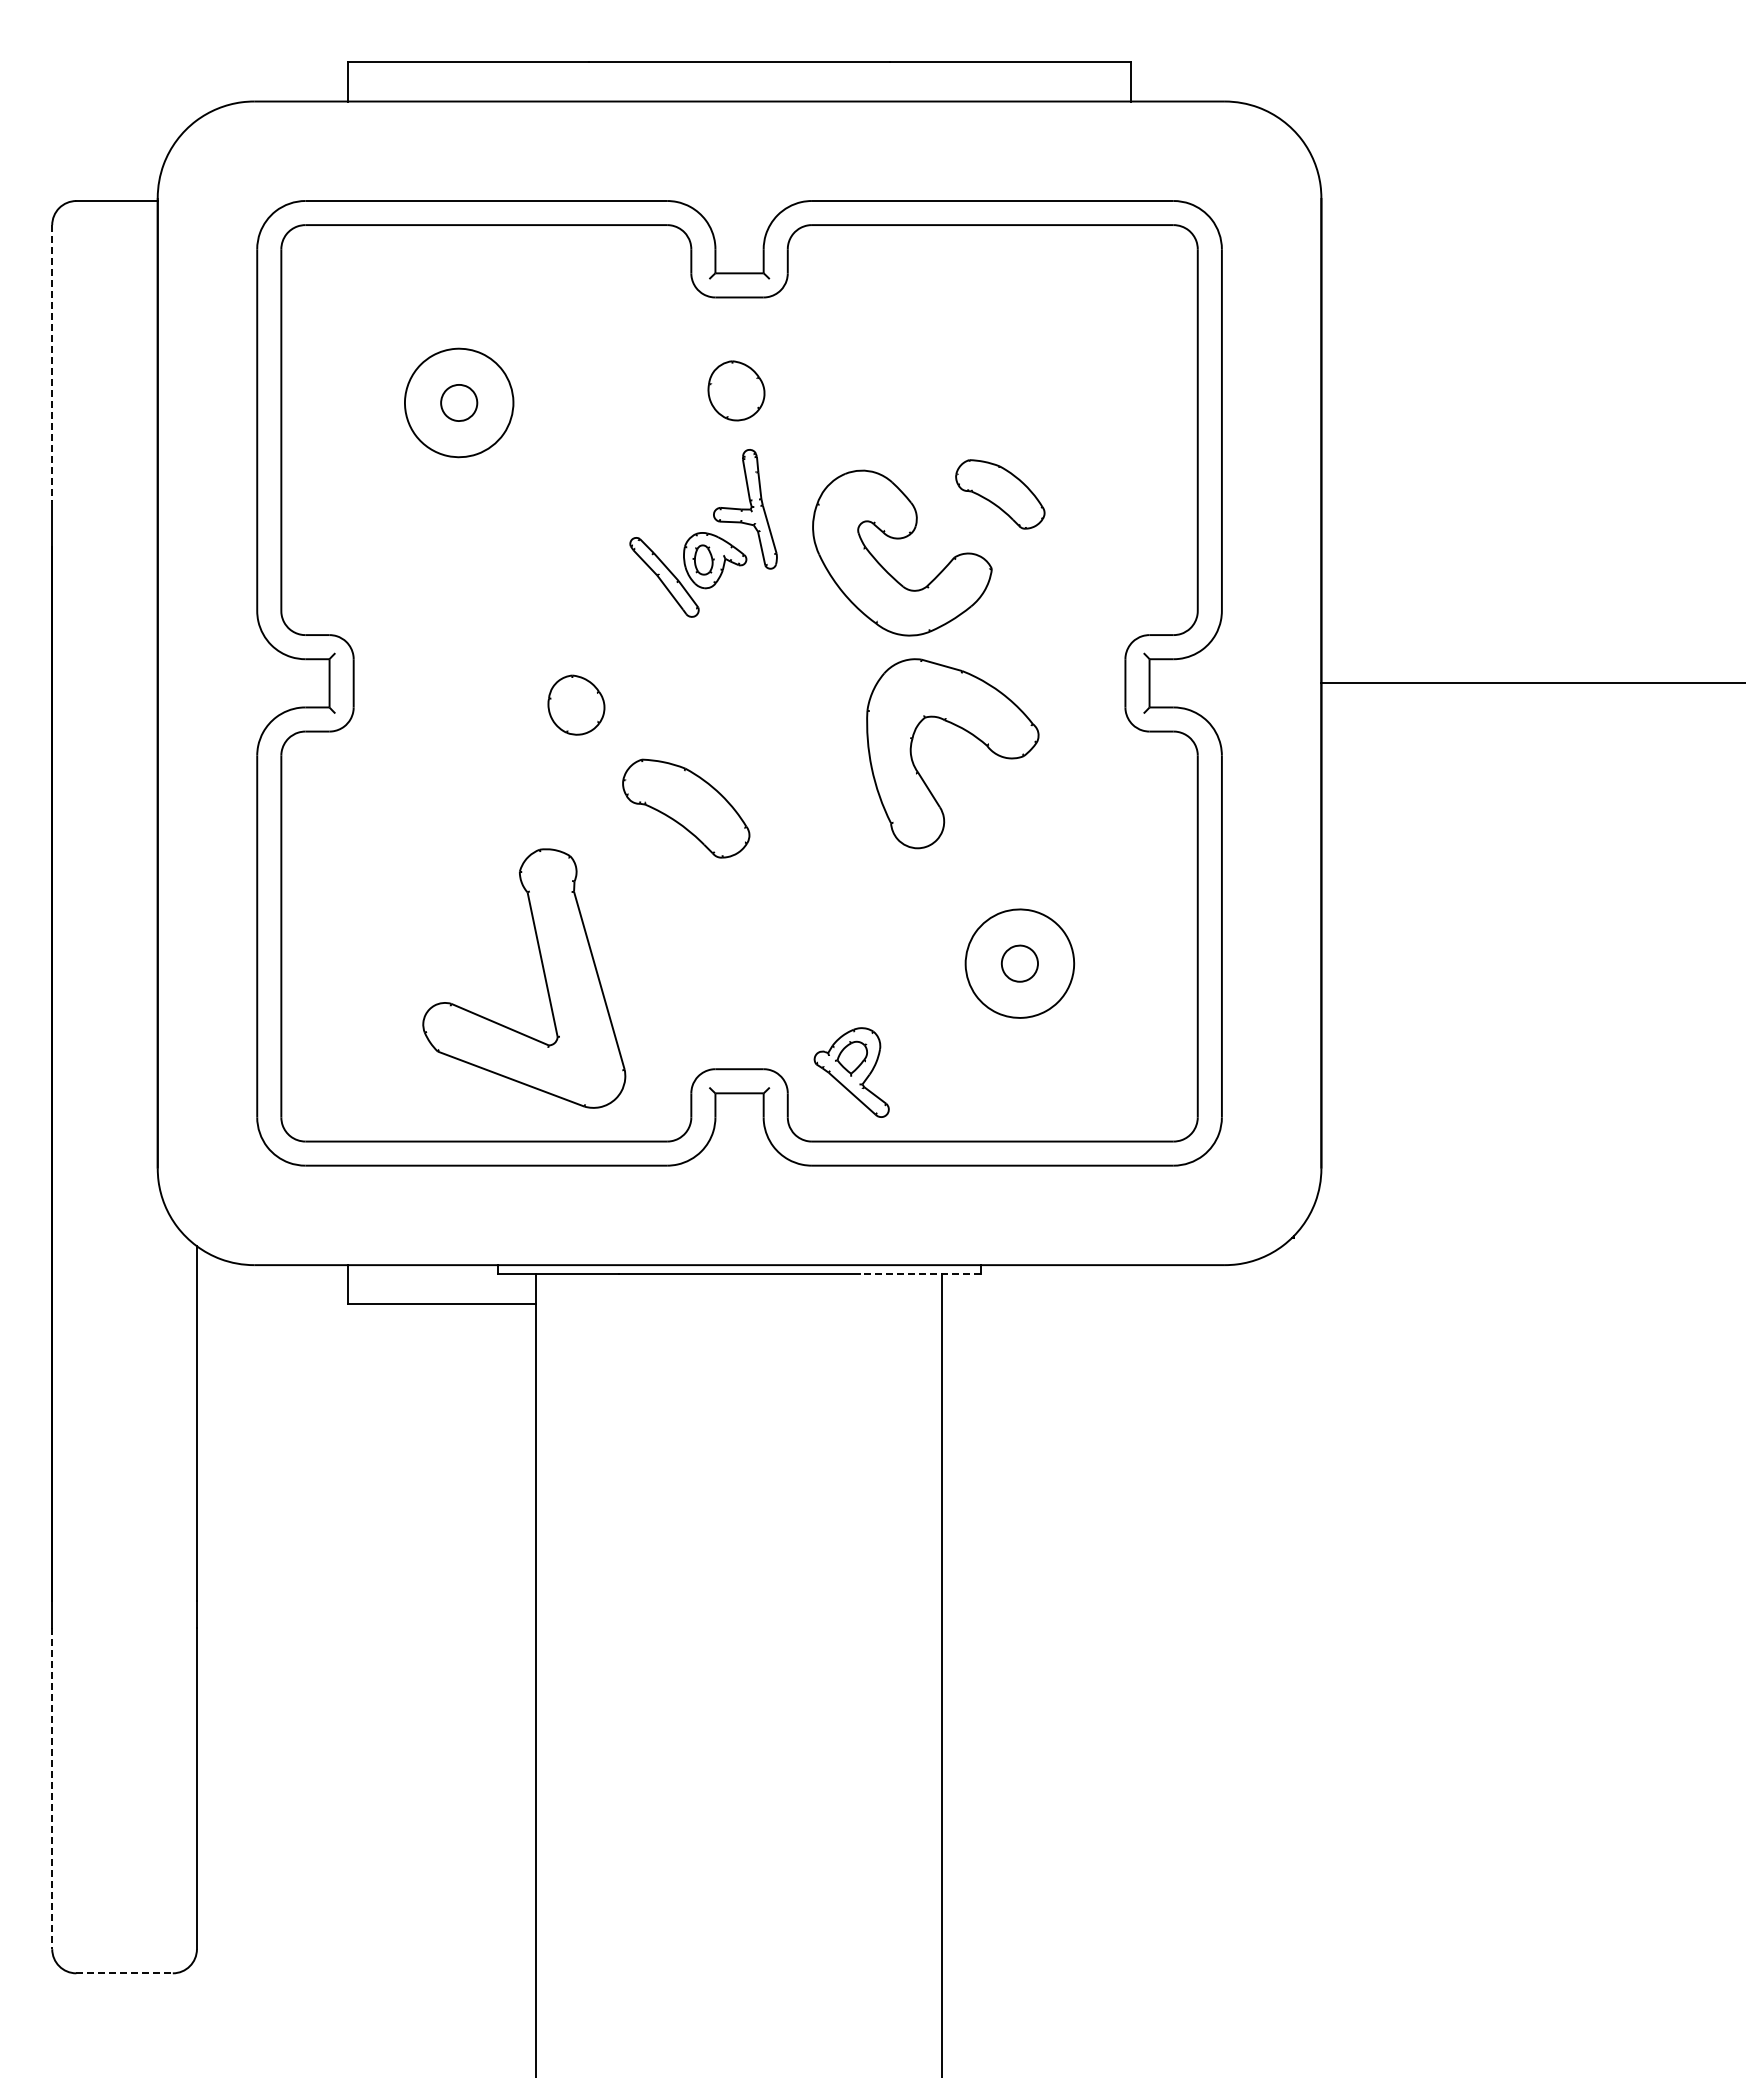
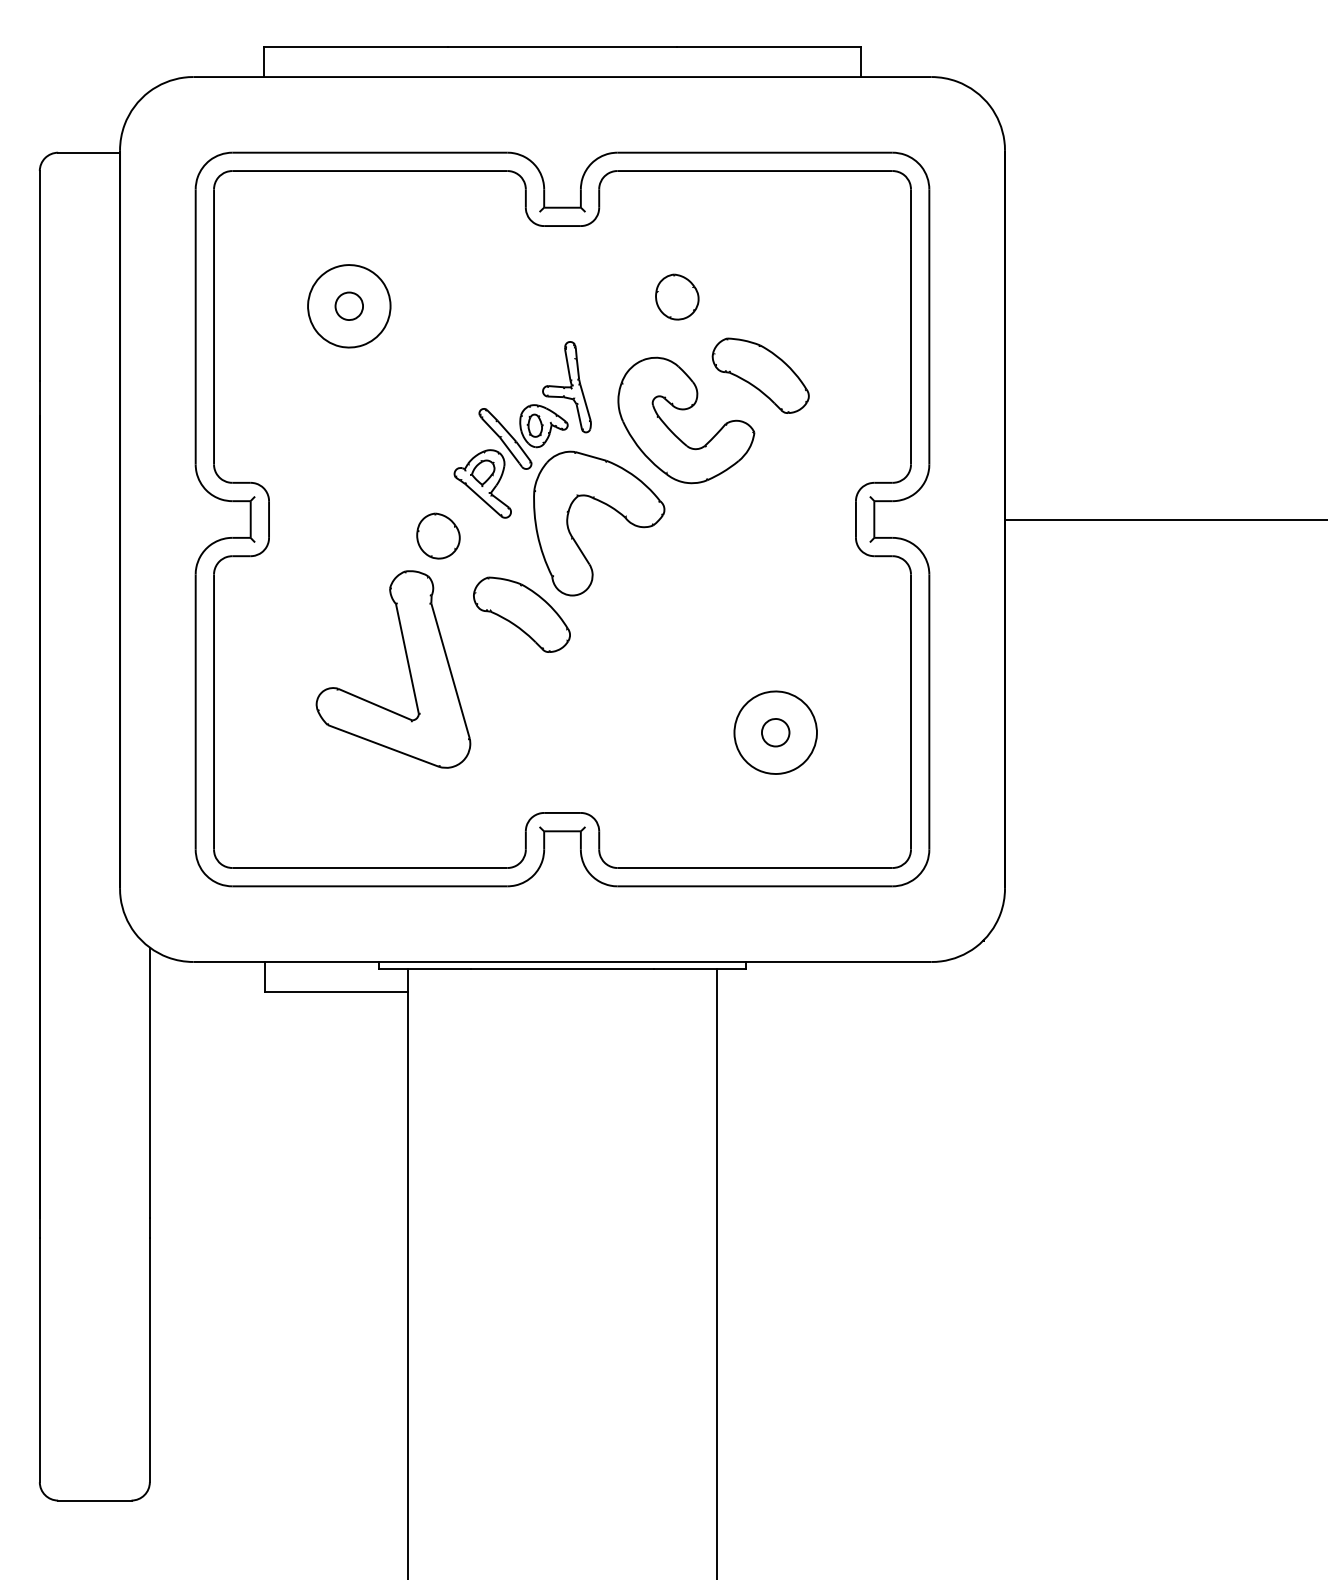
line: (52, 362) -> (40, 275), dashed -> solid
part: (736, 390) -> (677, 296), moved
part: (1000, 494) -> (760, 375), size x1.43
part: (963, 730) -> (607, 505), moved
part: (543, 974) -> (408, 666), moved
part: (851, 1072) -> (482, 483), moved
line: (919, 1274) -> (699, 969), dashed -> solid
line: (52, 1788) -> (40, 1359), dashed -> solid
line: (125, 1973) -> (95, 1500), dashed -> solid

